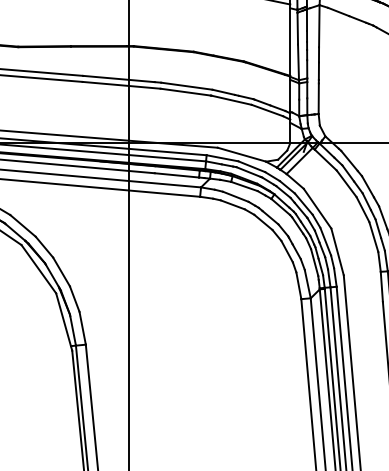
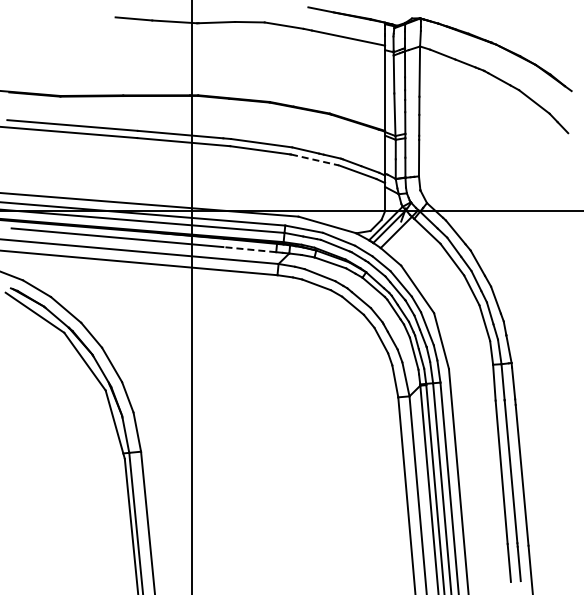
line: (231, 99) -> (315, 159), solid -> dashed
line: (176, 175) -> (249, 249), solid -> dashed

